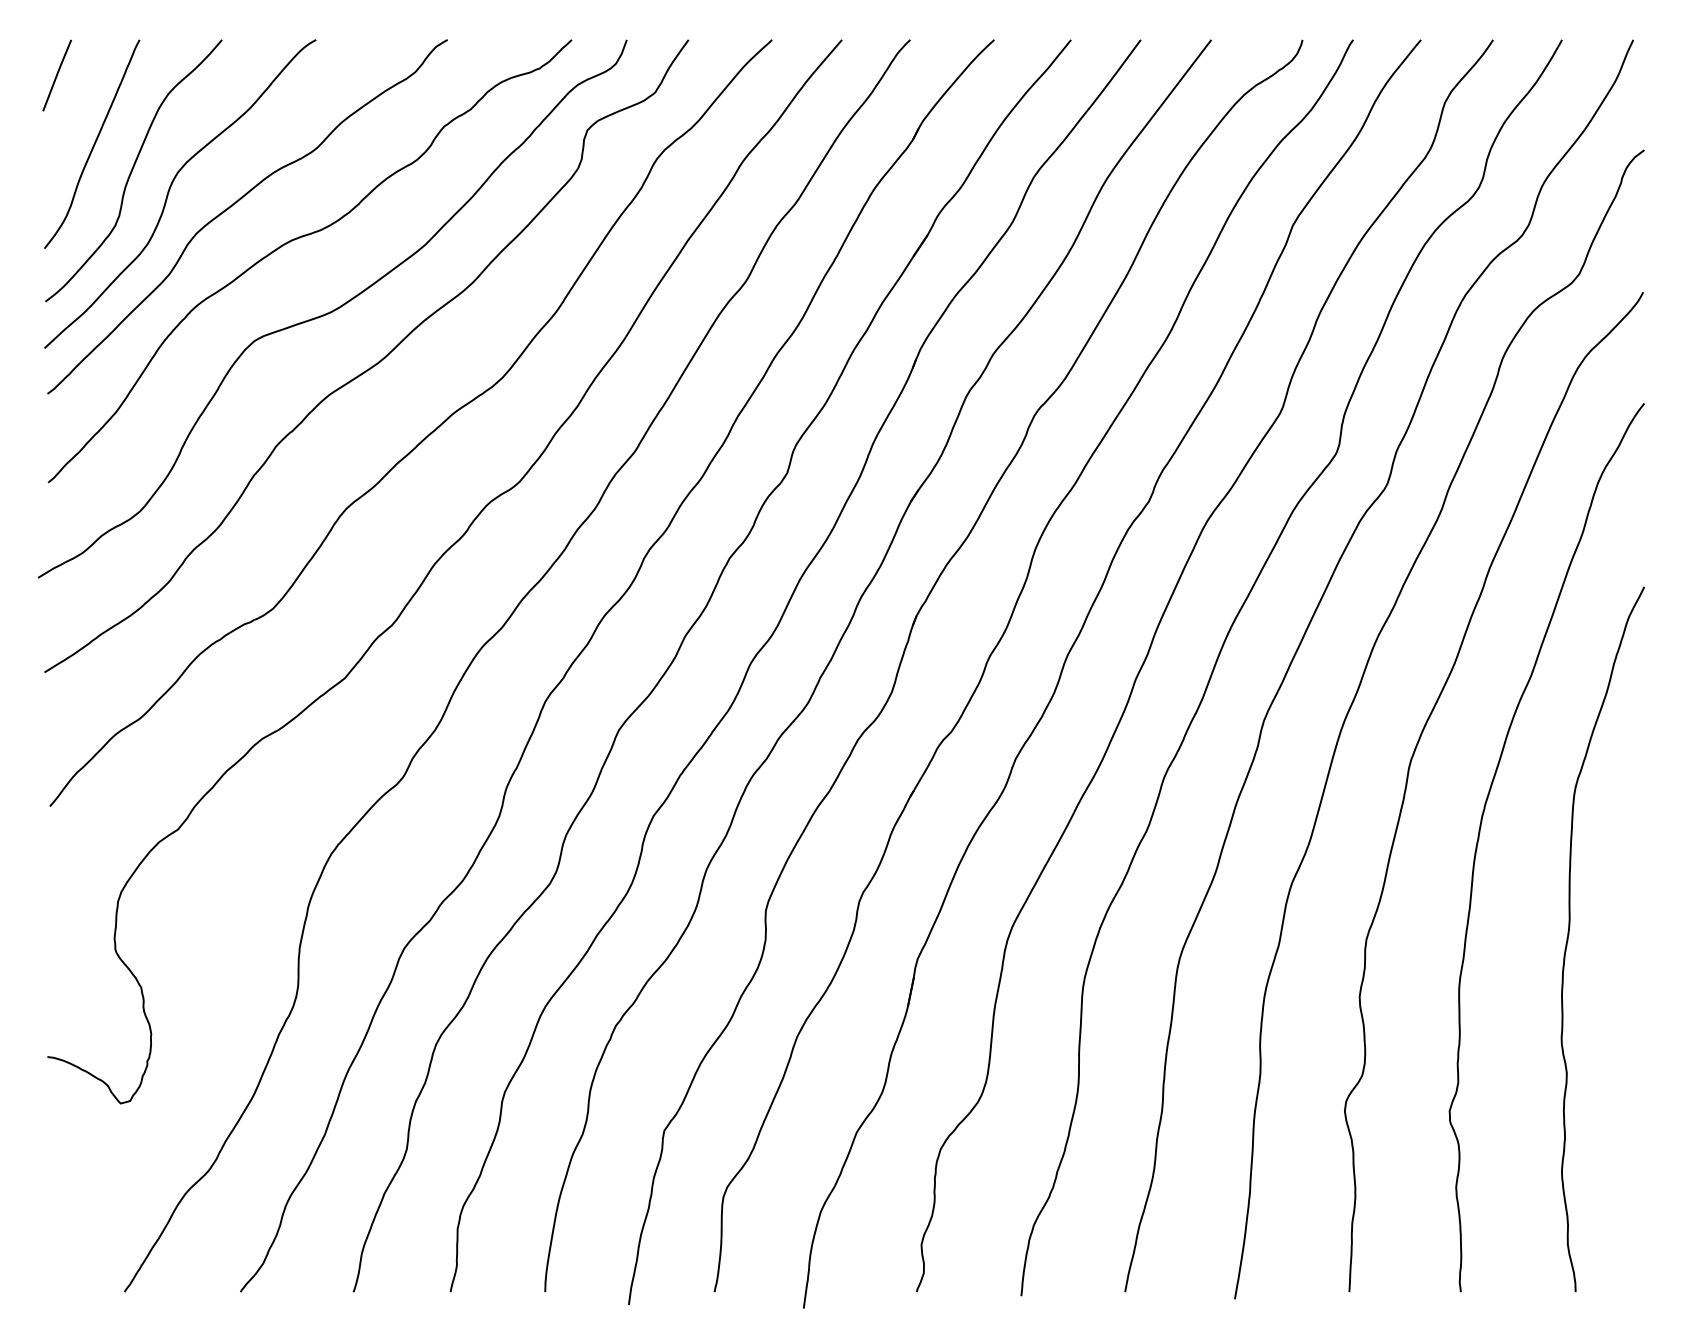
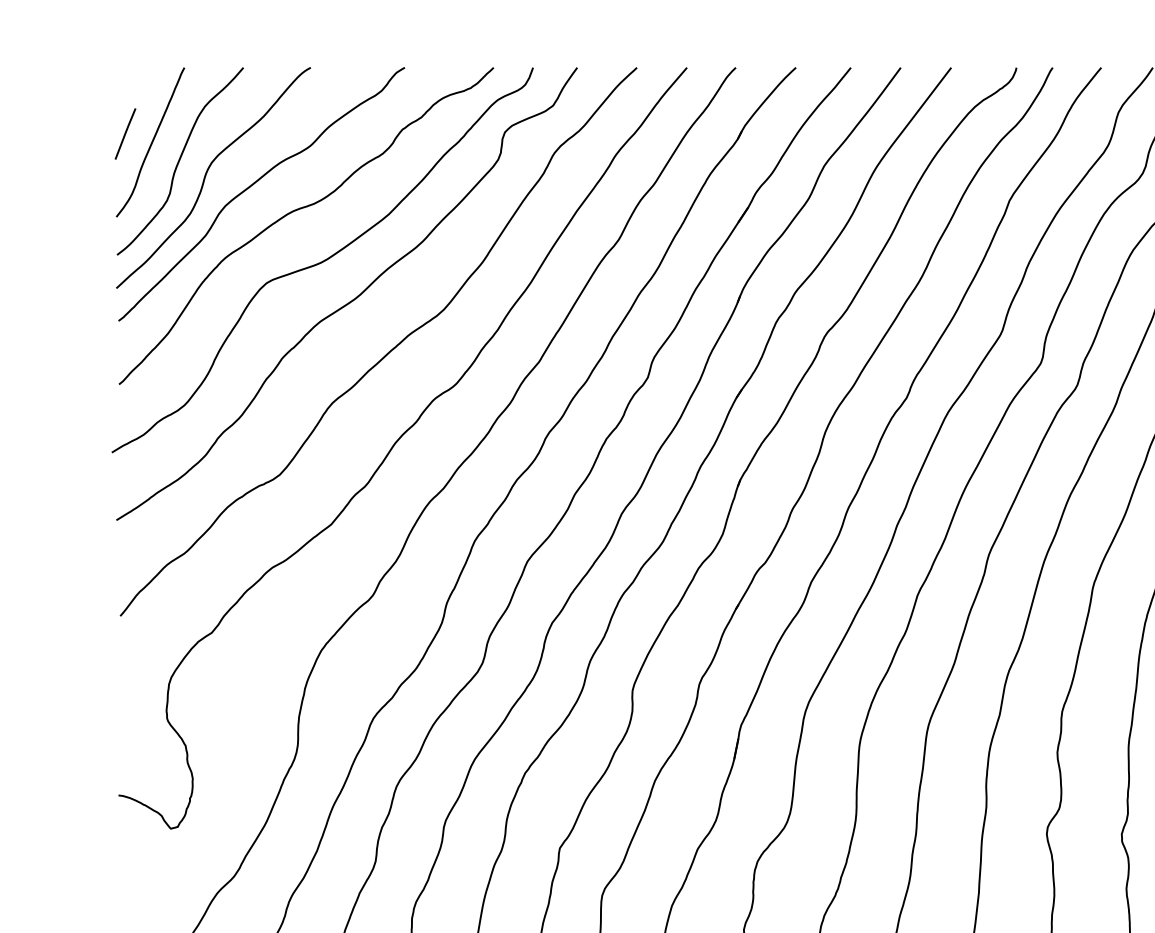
line: (56, 75) -> (125, 133), moved

